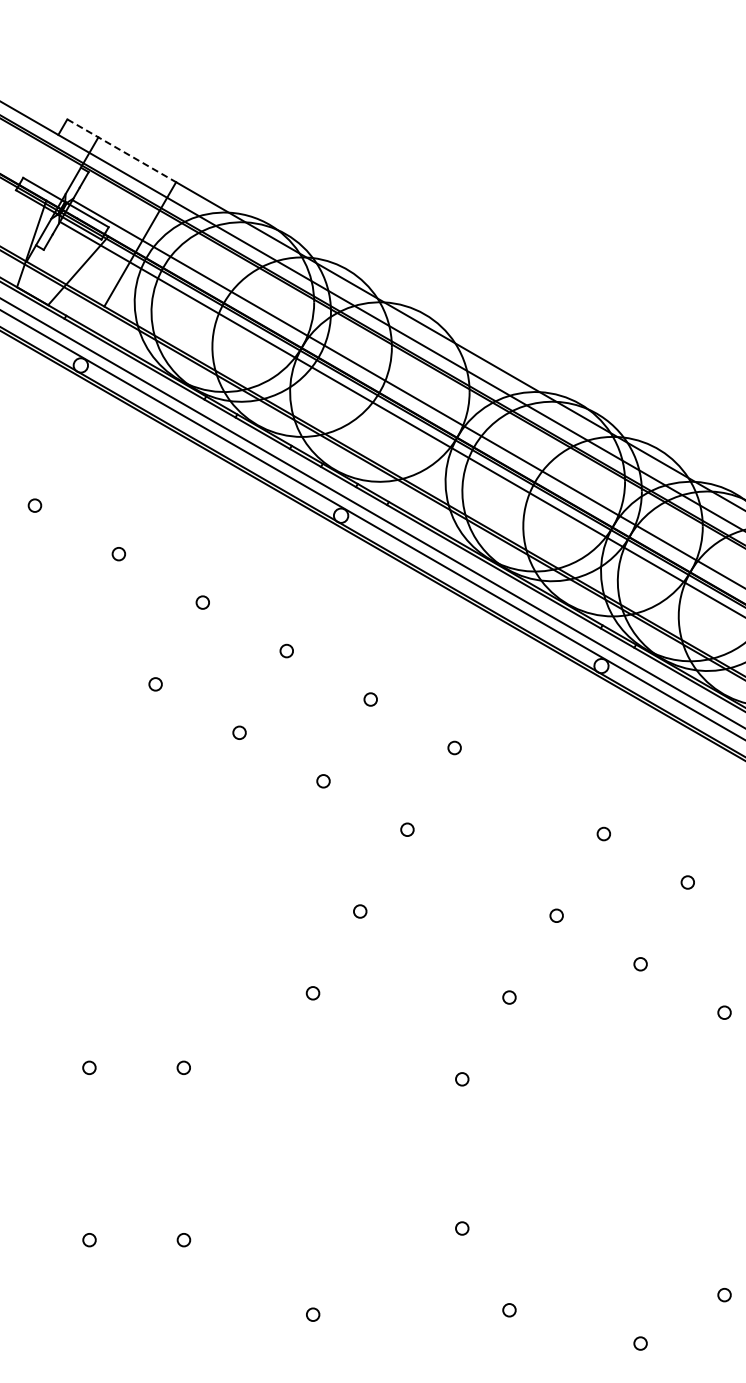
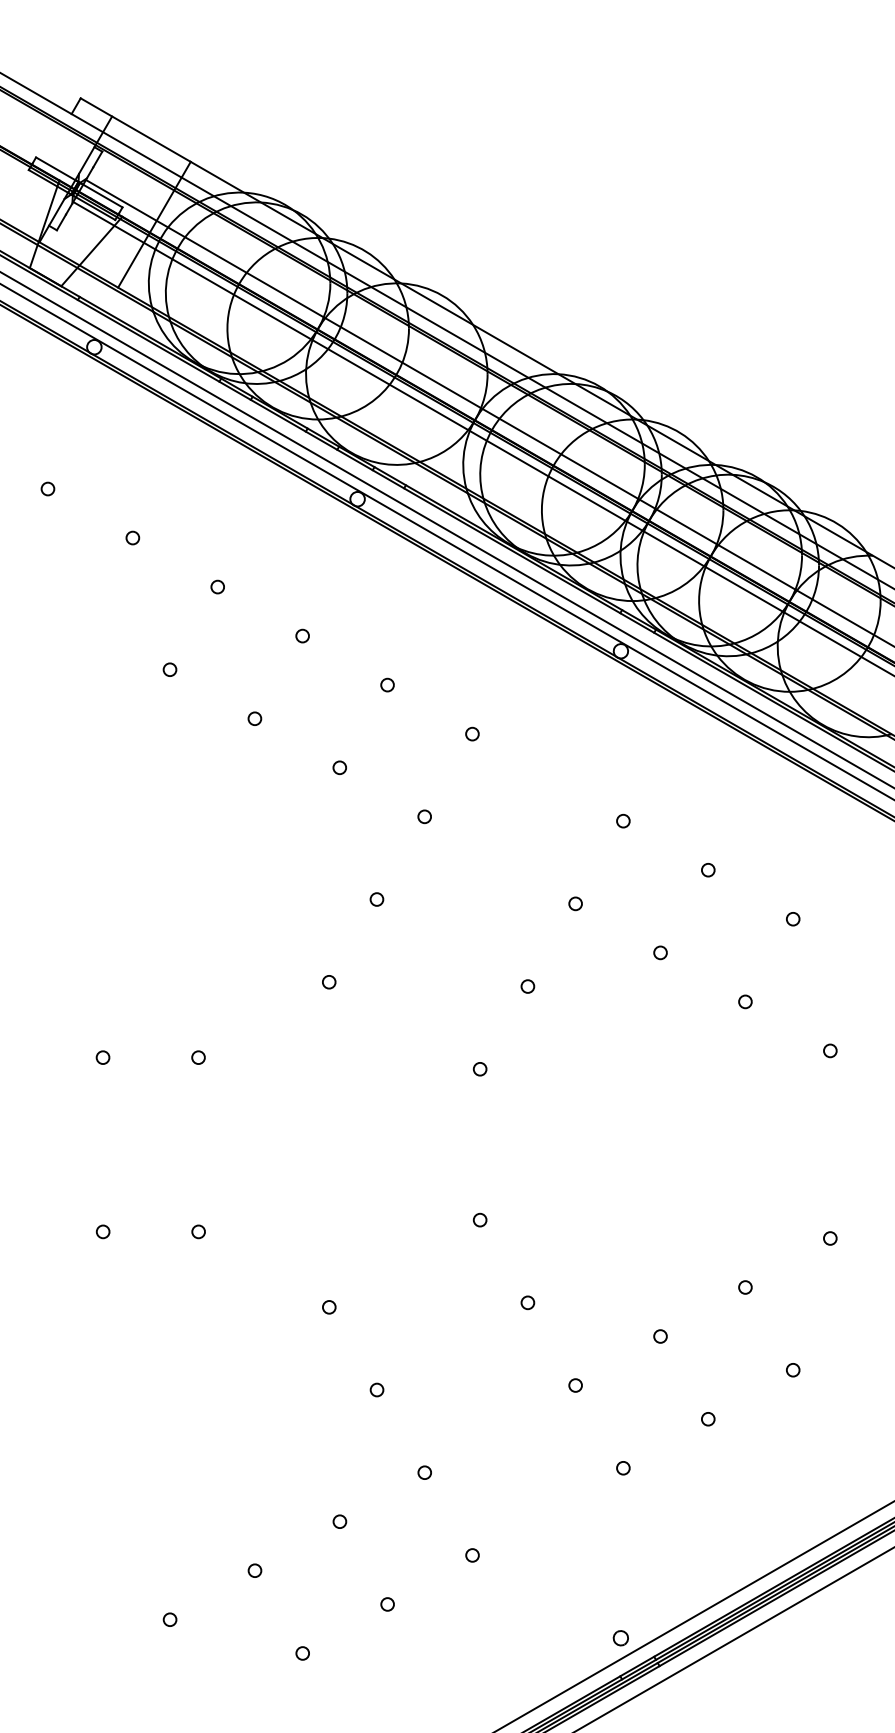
line: (121, 151) -> (135, 130), dashed -> solid

